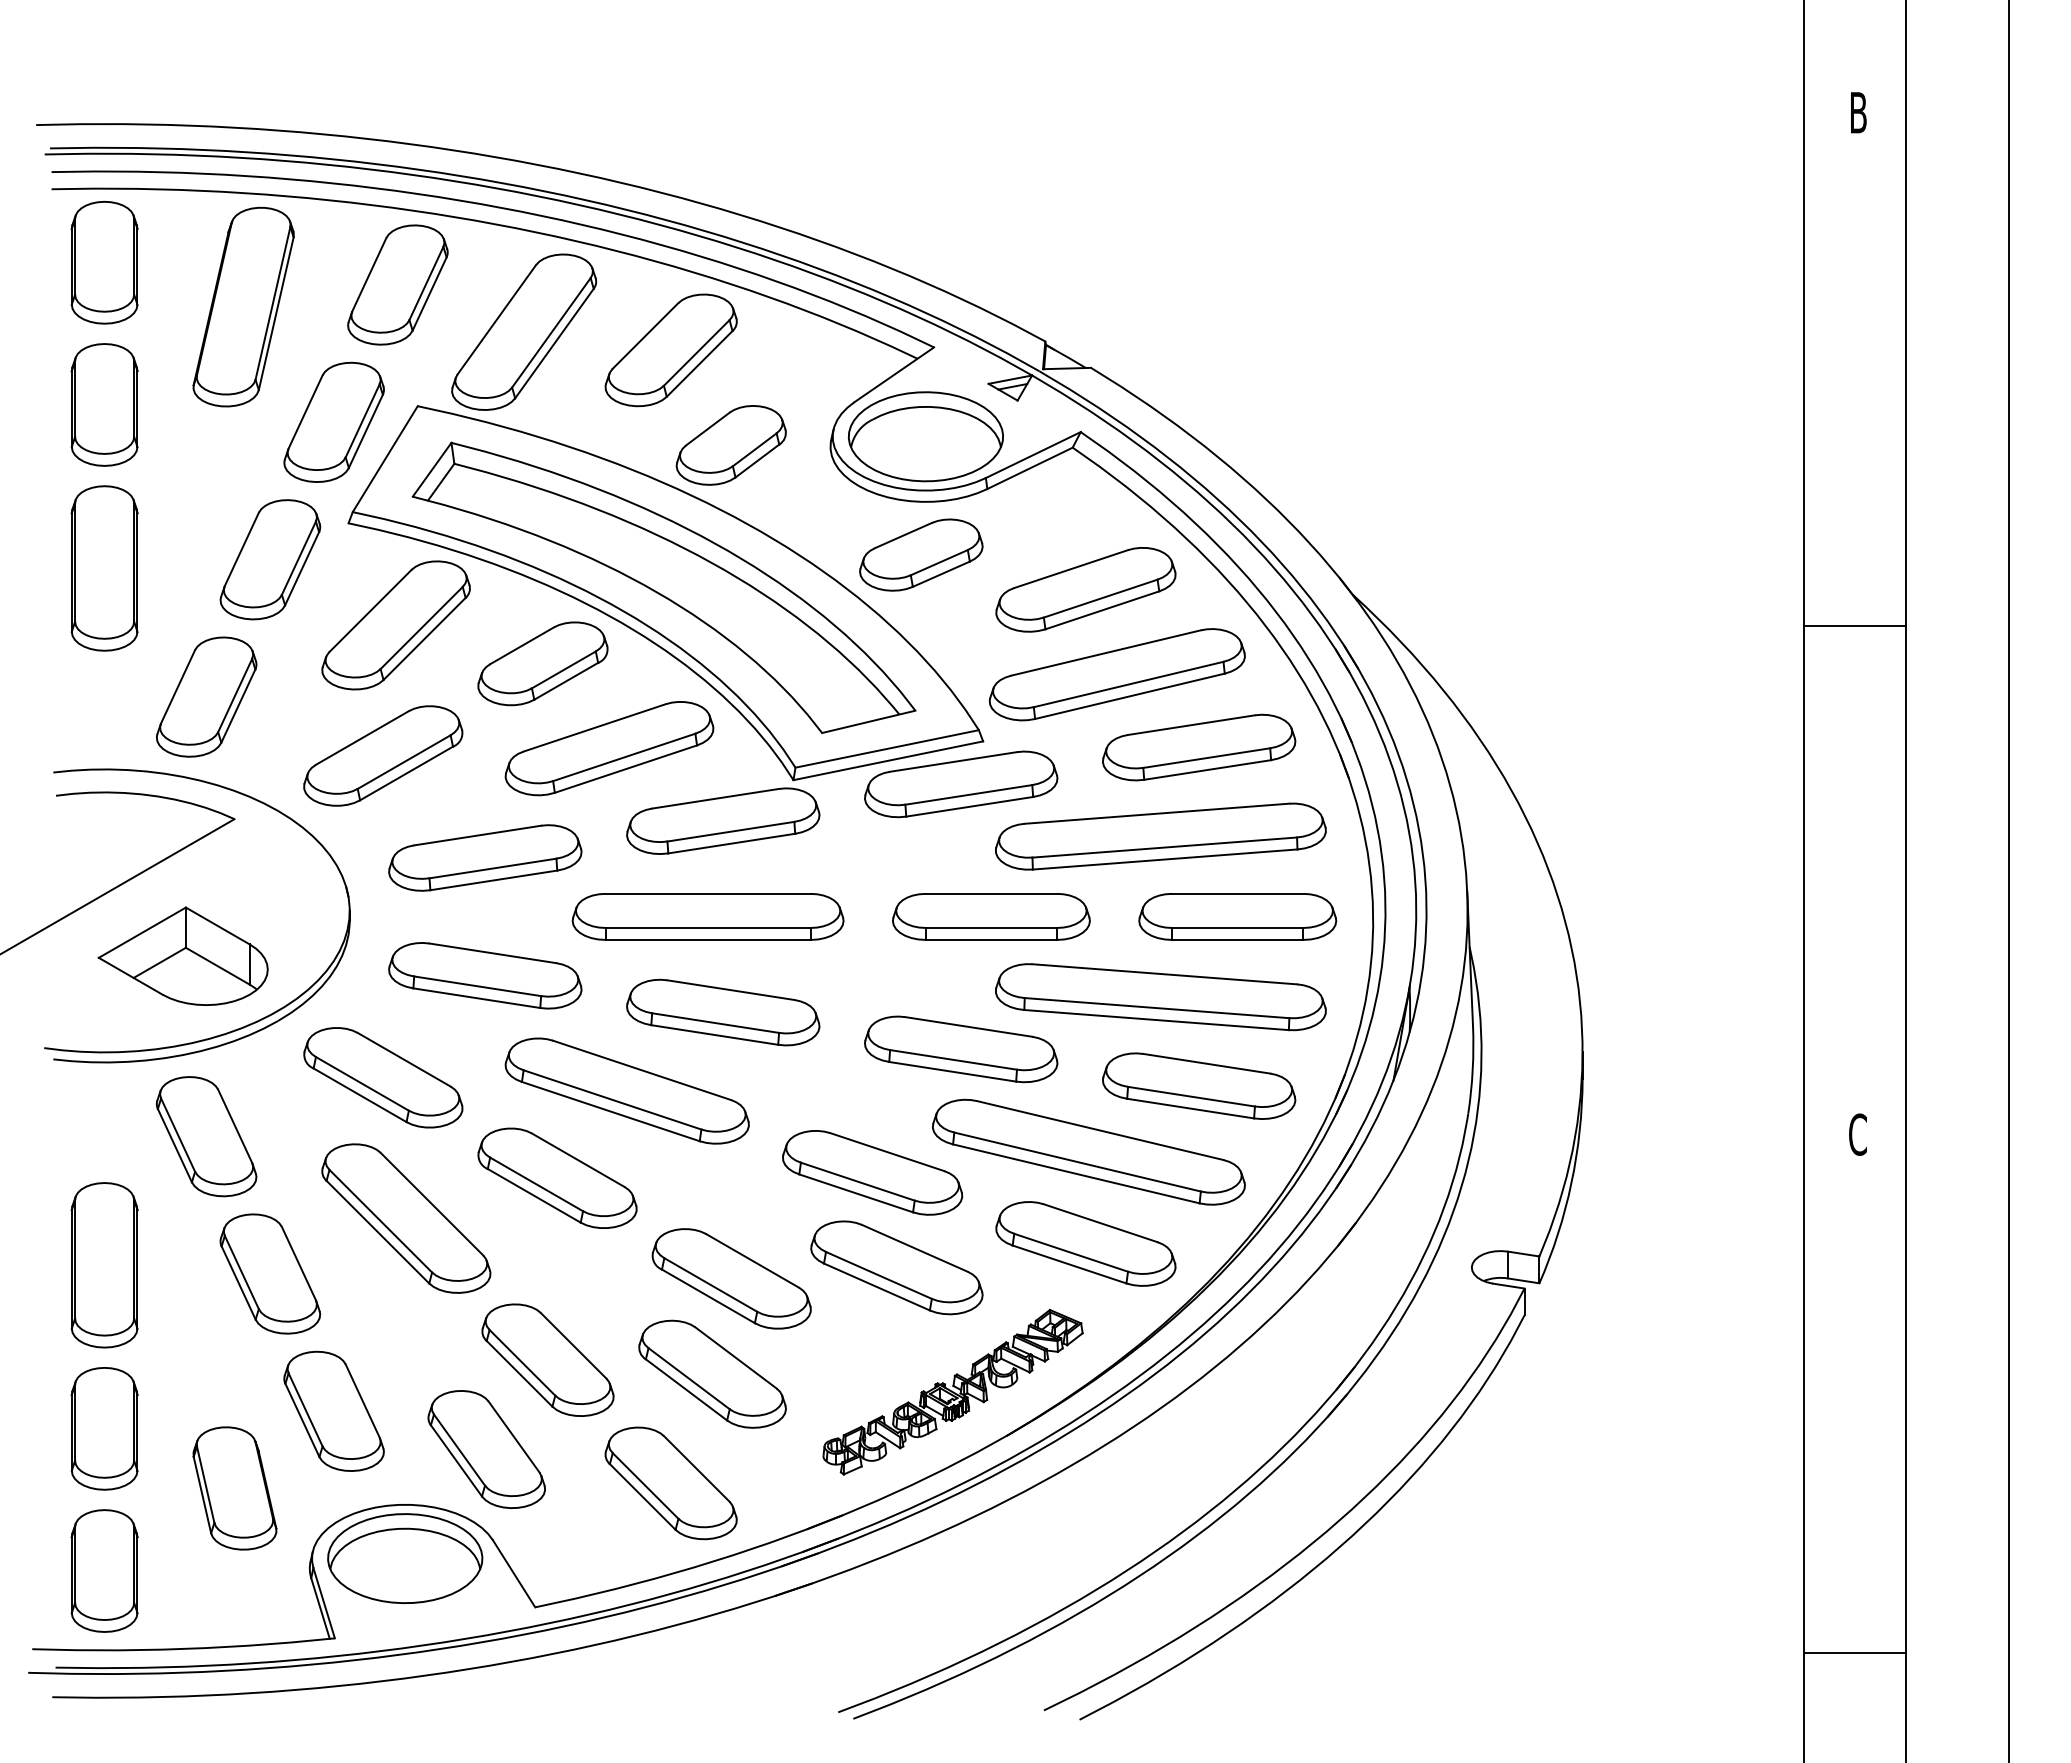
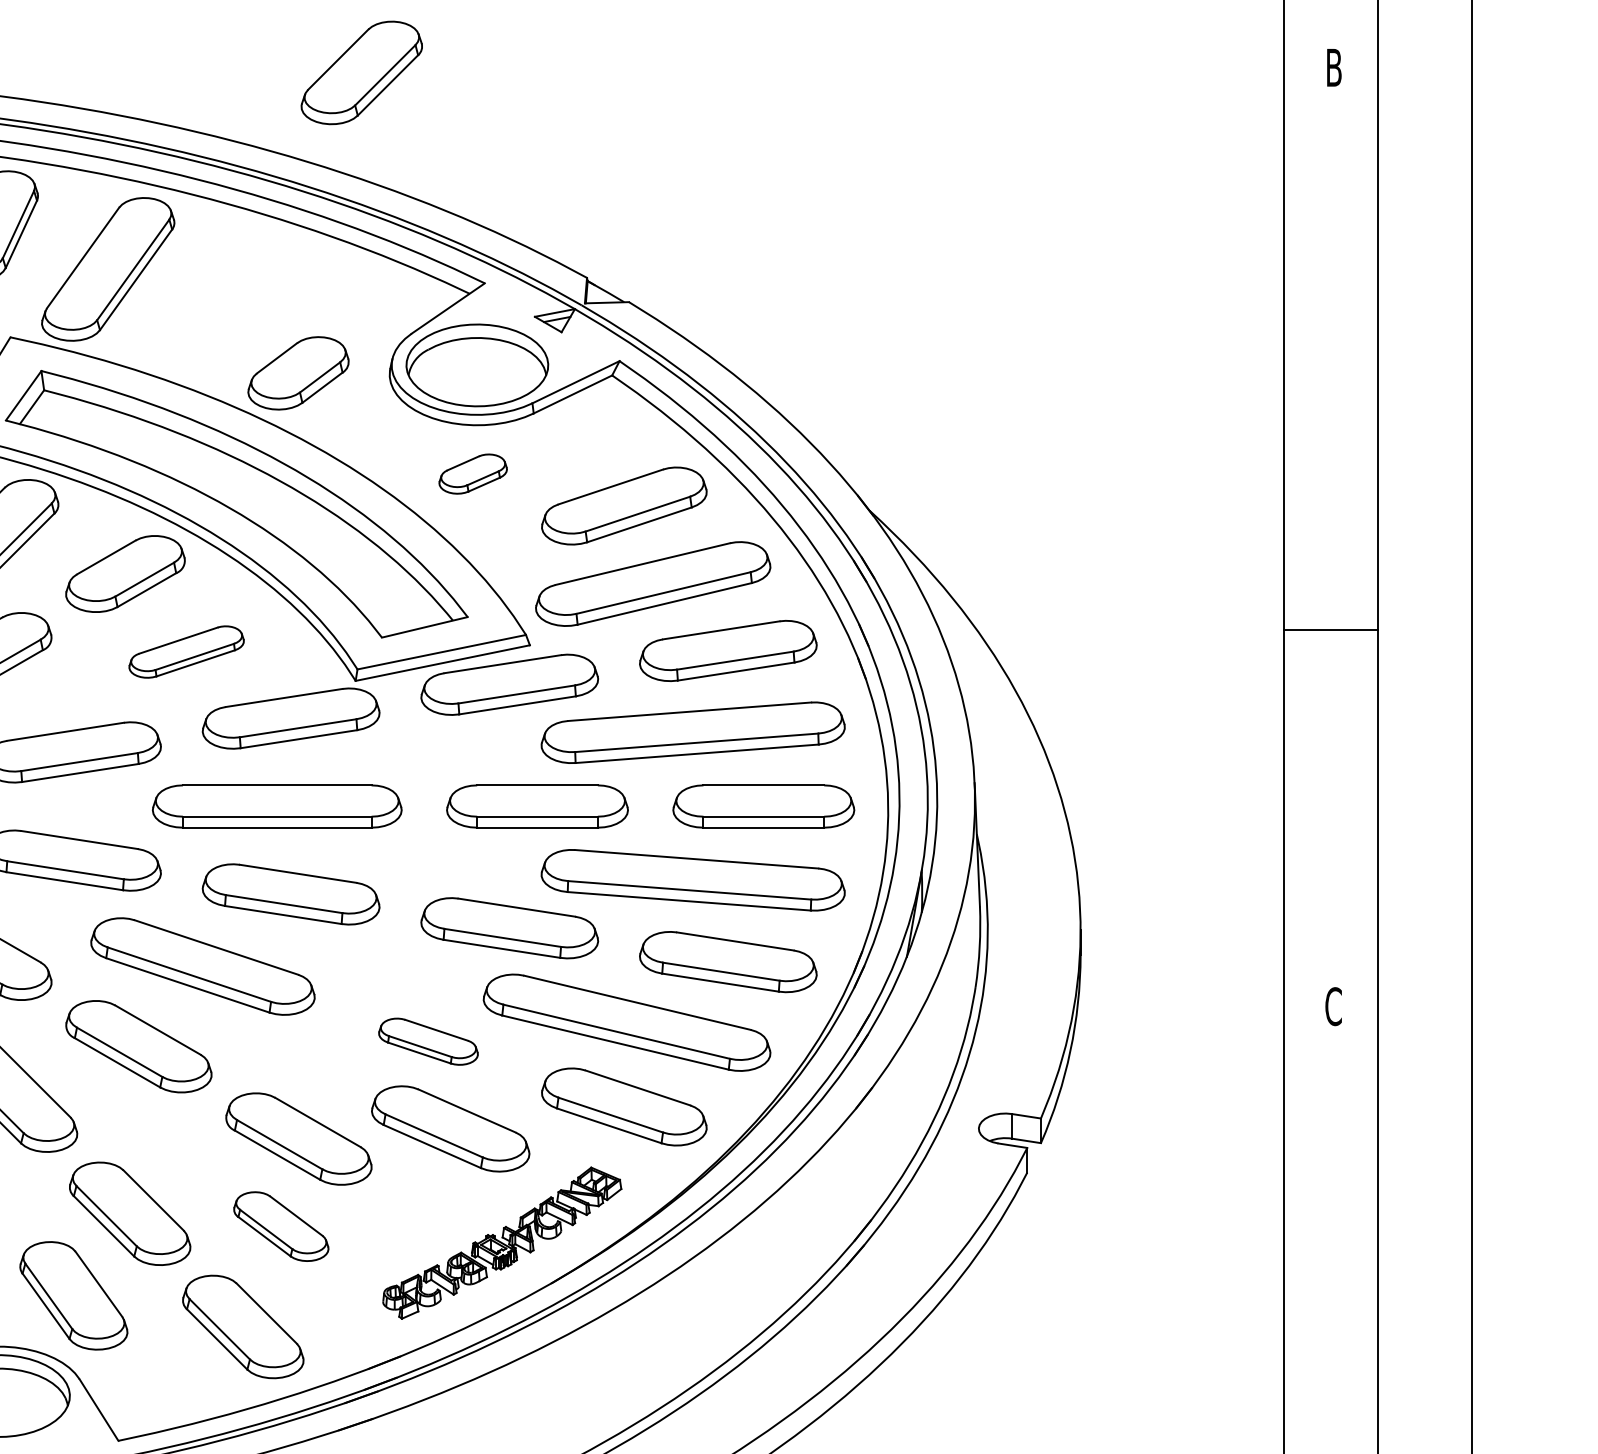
part: (670, 350) -> (361, 73), moved
part: (921, 554) -> (473, 473), size x0.6
line: (1854, 626) -> (1330, 629), moved
part: (609, 748) -> (186, 651), size x0.6
part: (872, 1172) -> (428, 1041), size x0.6
part: (712, 1373) -> (281, 1226), size x0.7

